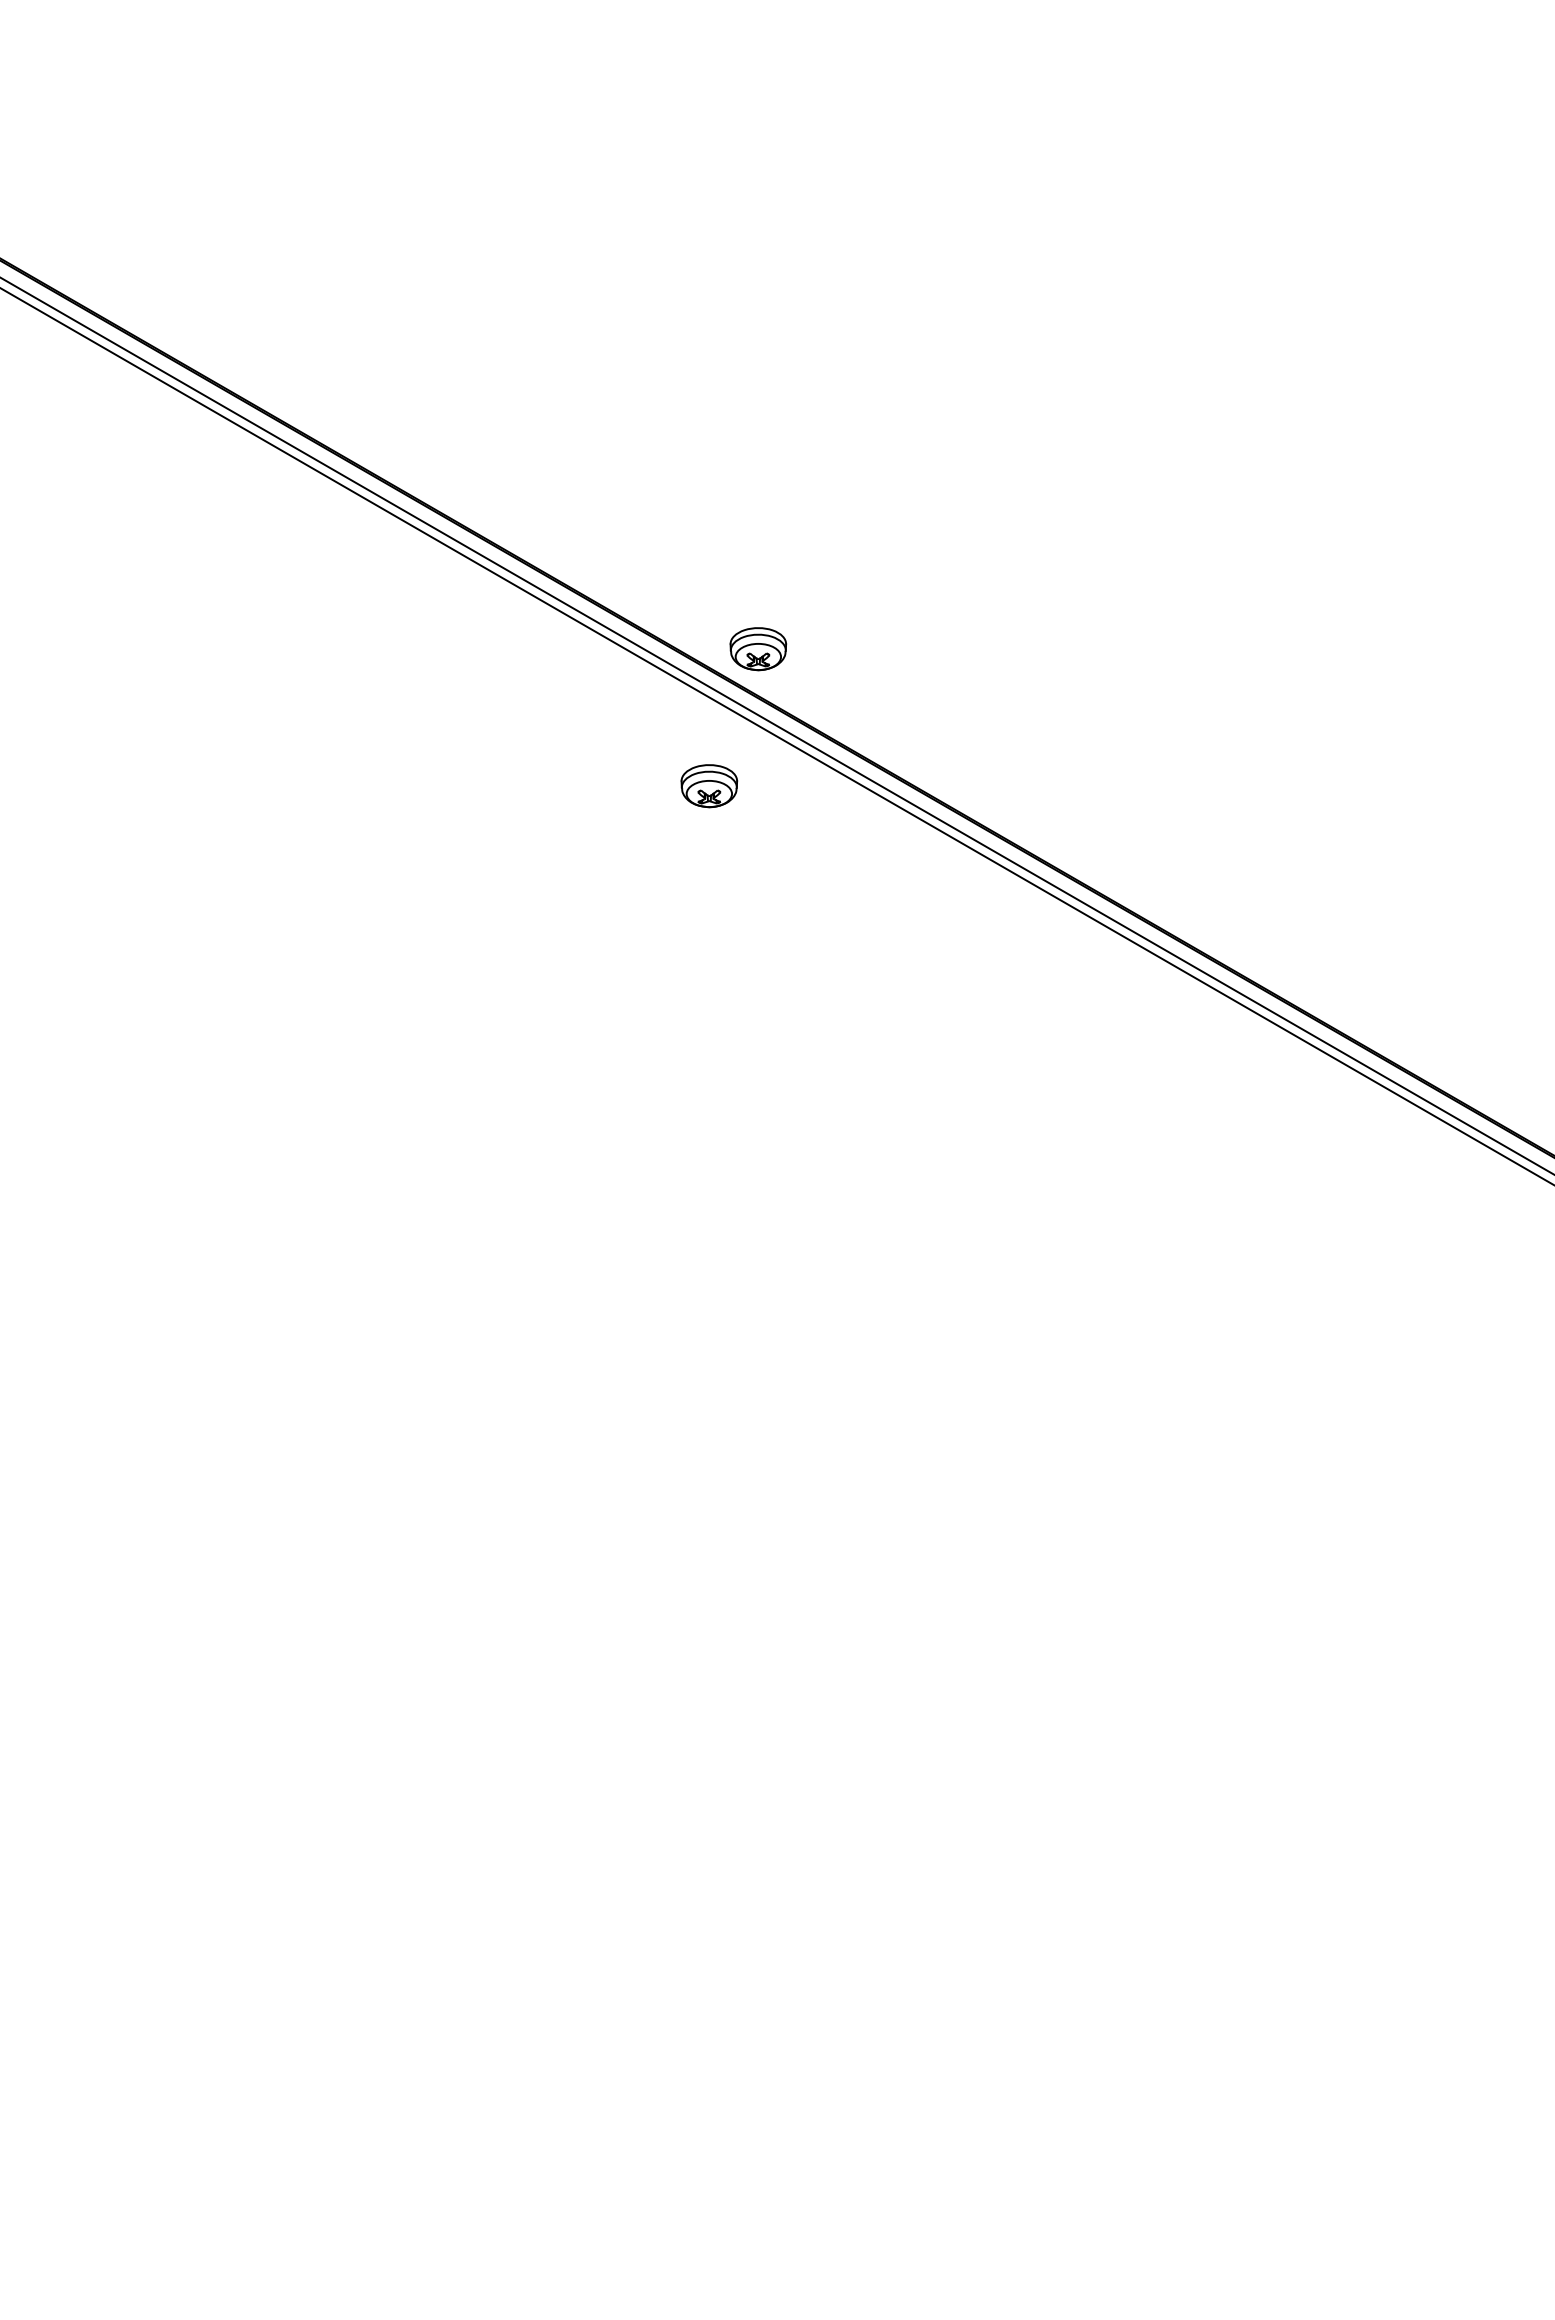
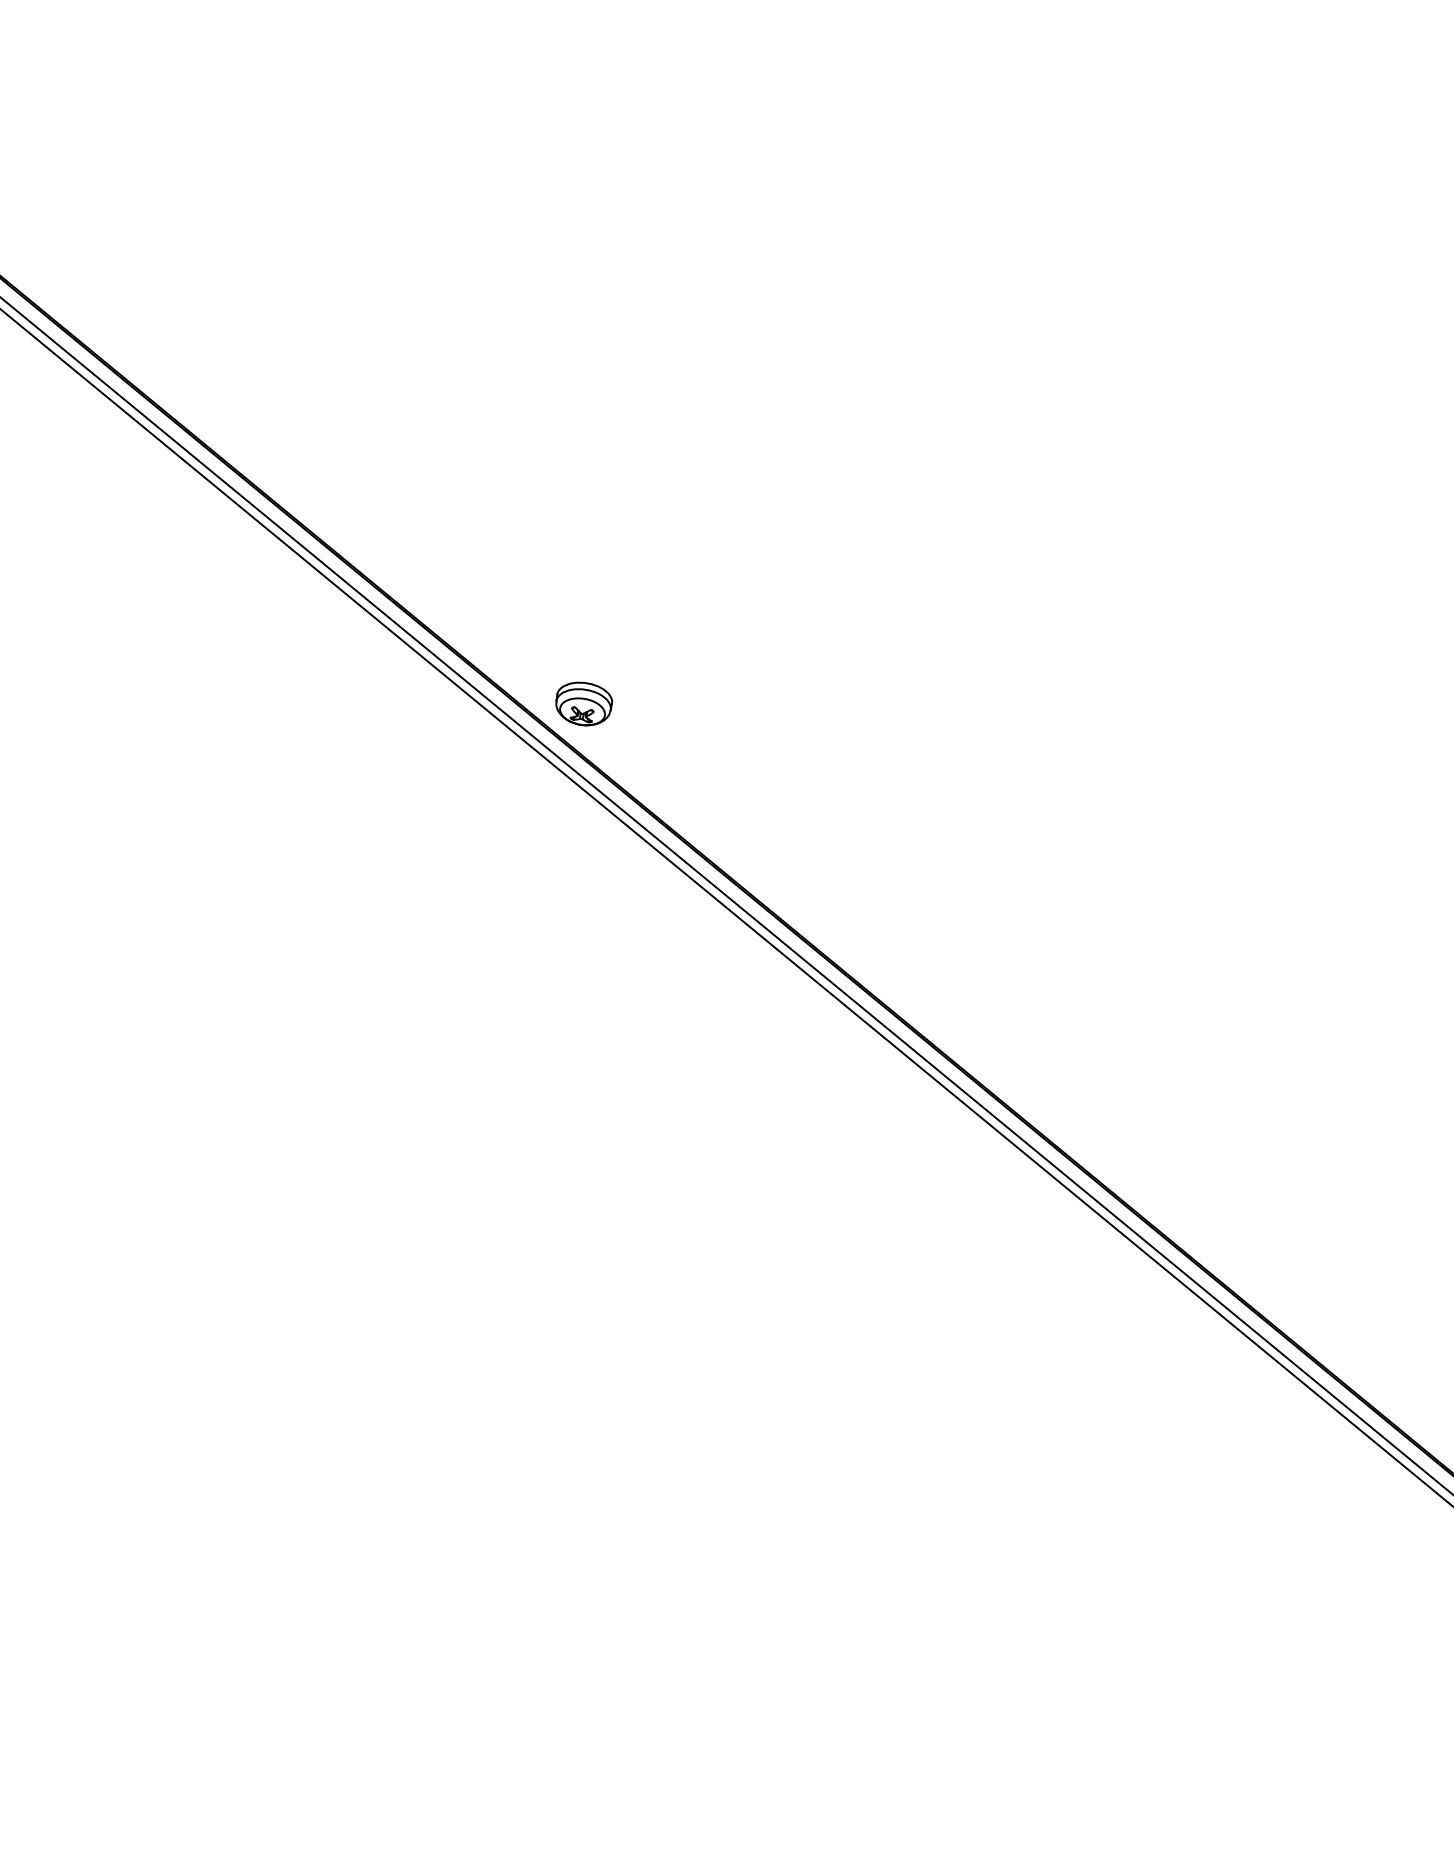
part: (709, 786) -> (512, 831), removed

